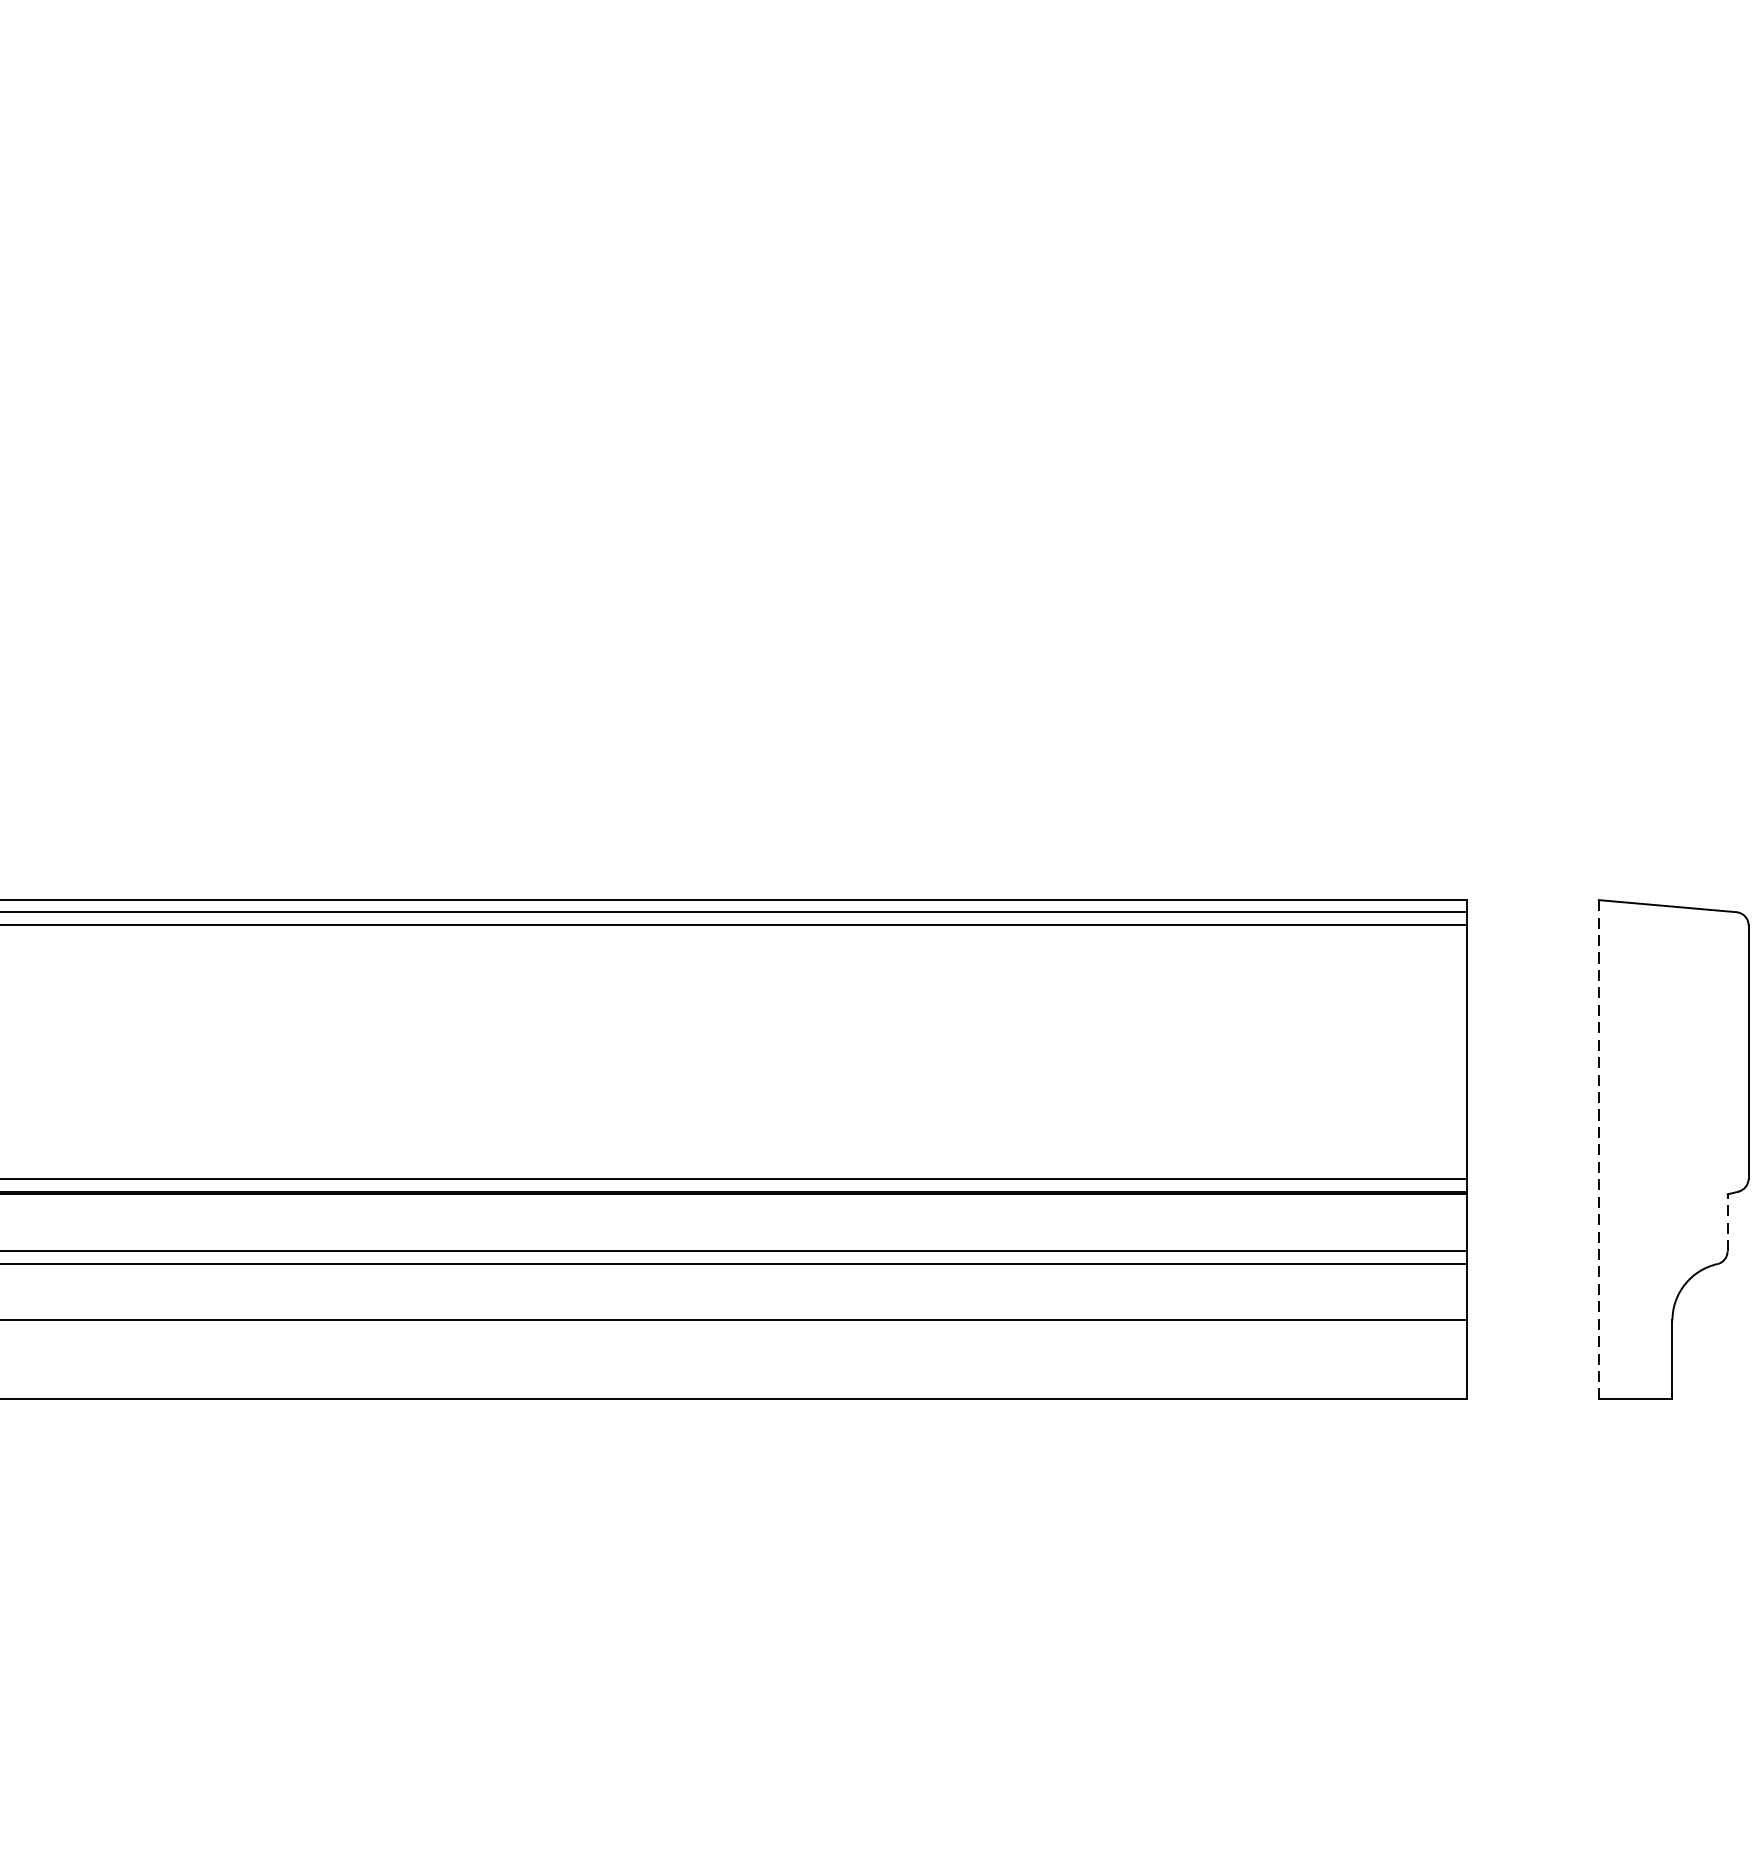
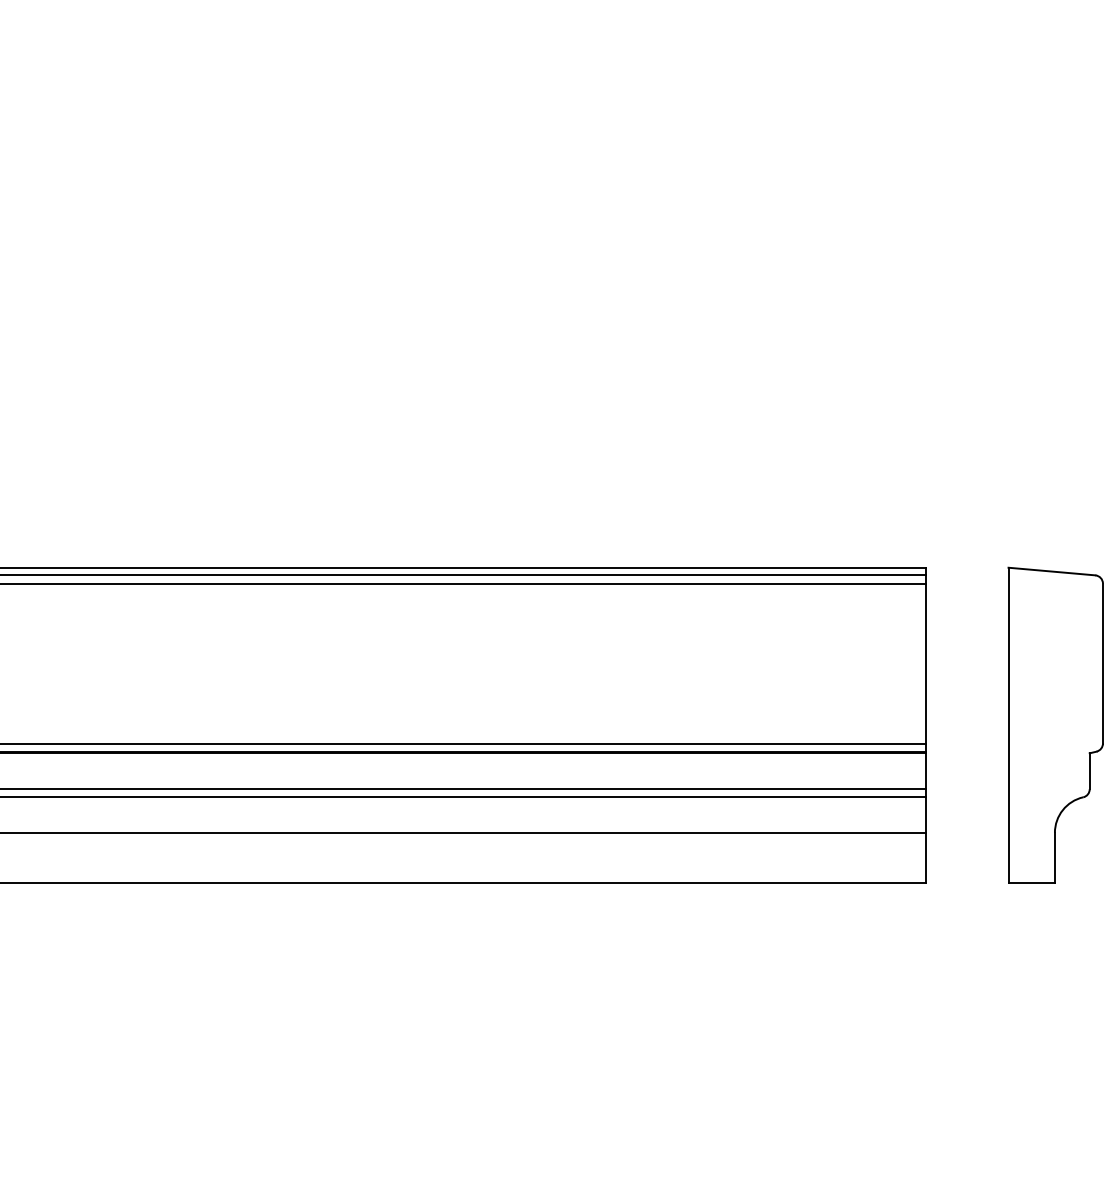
line: (1598, 1150) -> (1008, 725), dashed -> solid
line: (1727, 1223) -> (1089, 771), dashed -> solid

